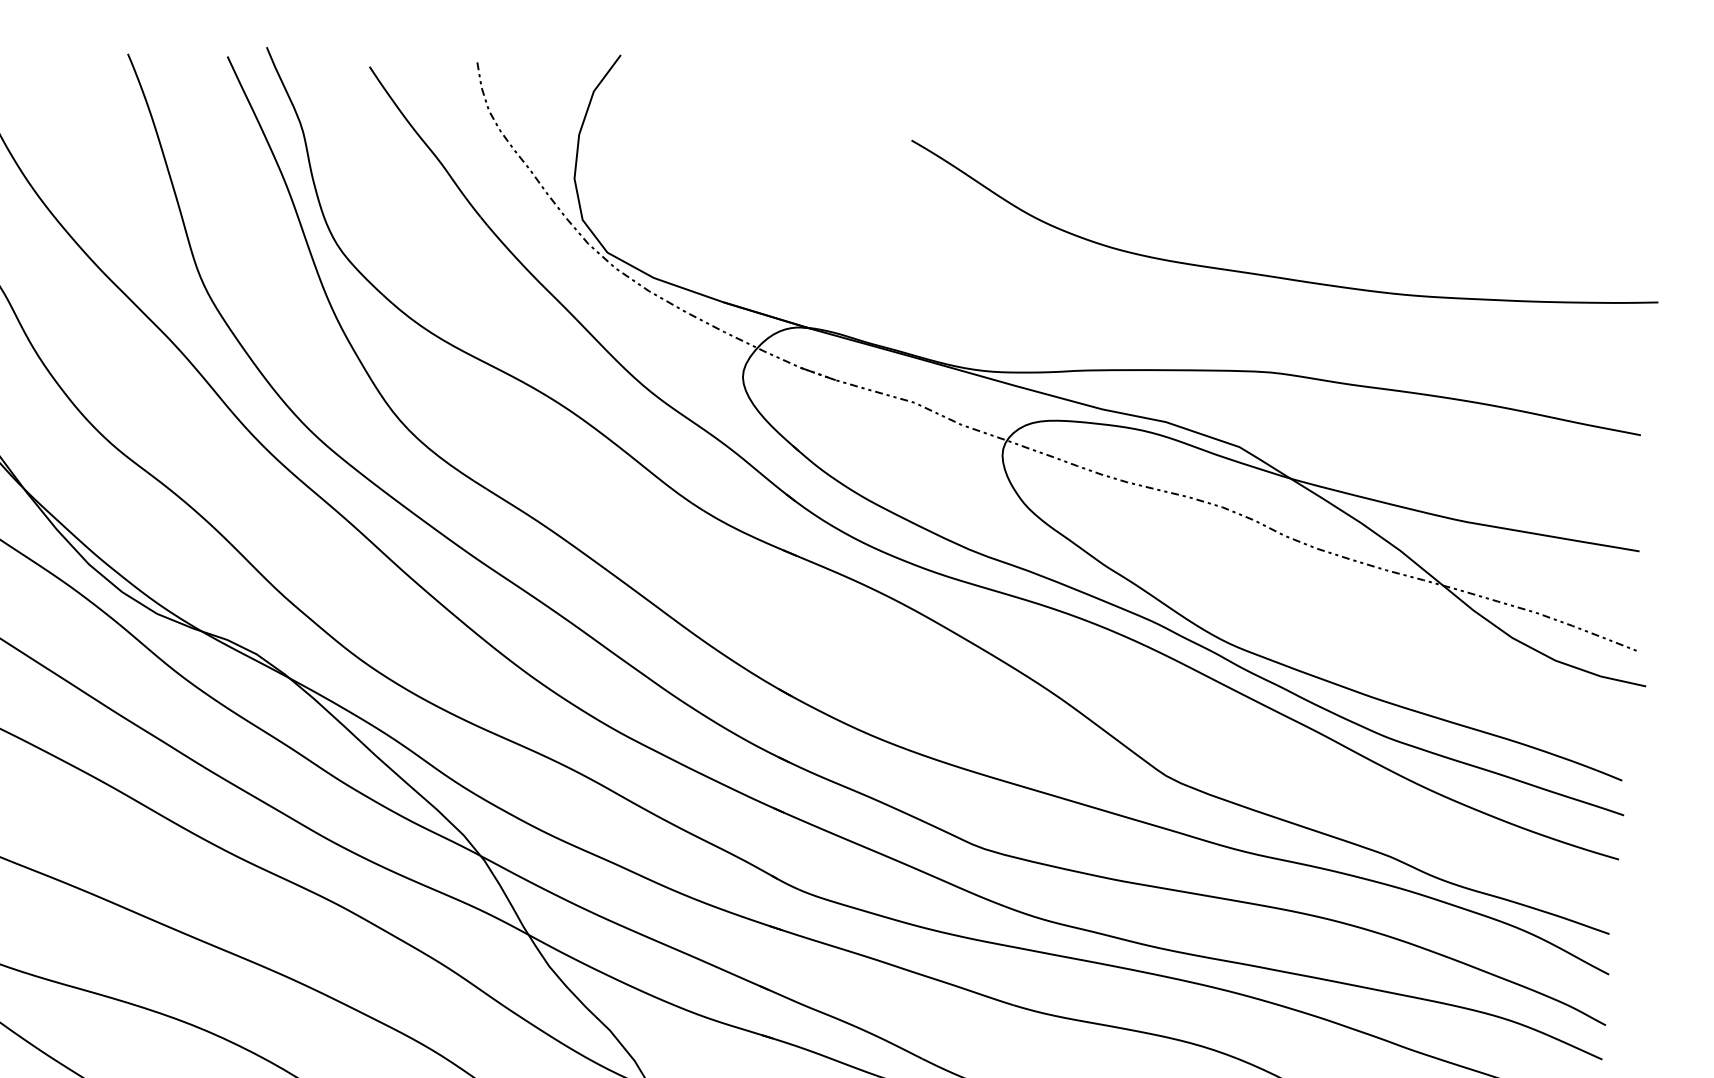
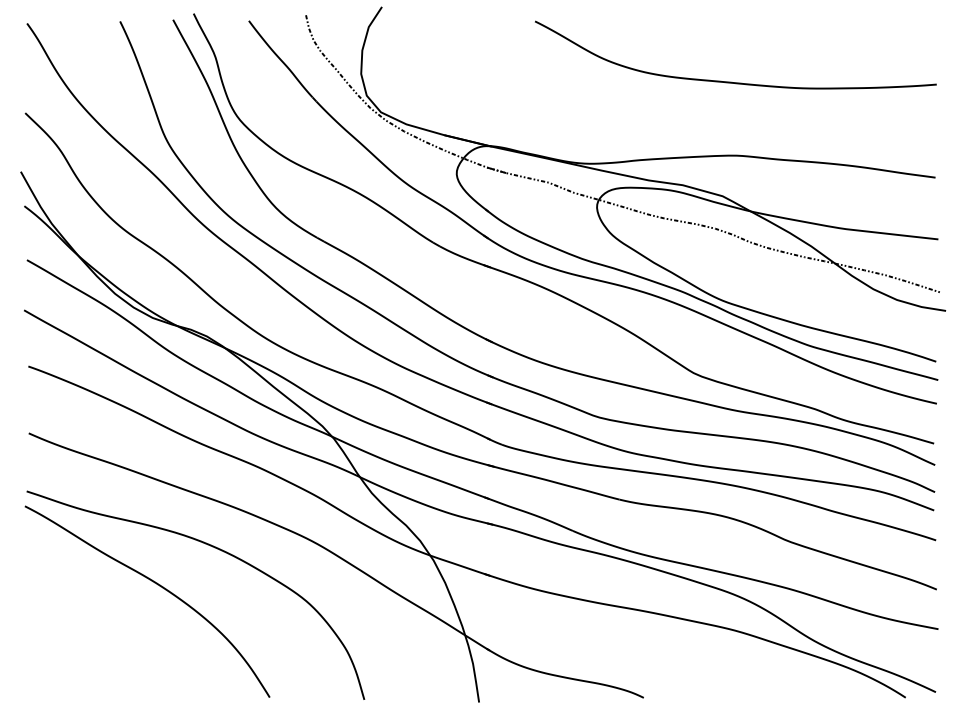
curve: (1273, 274) -> (731, 81), moved

